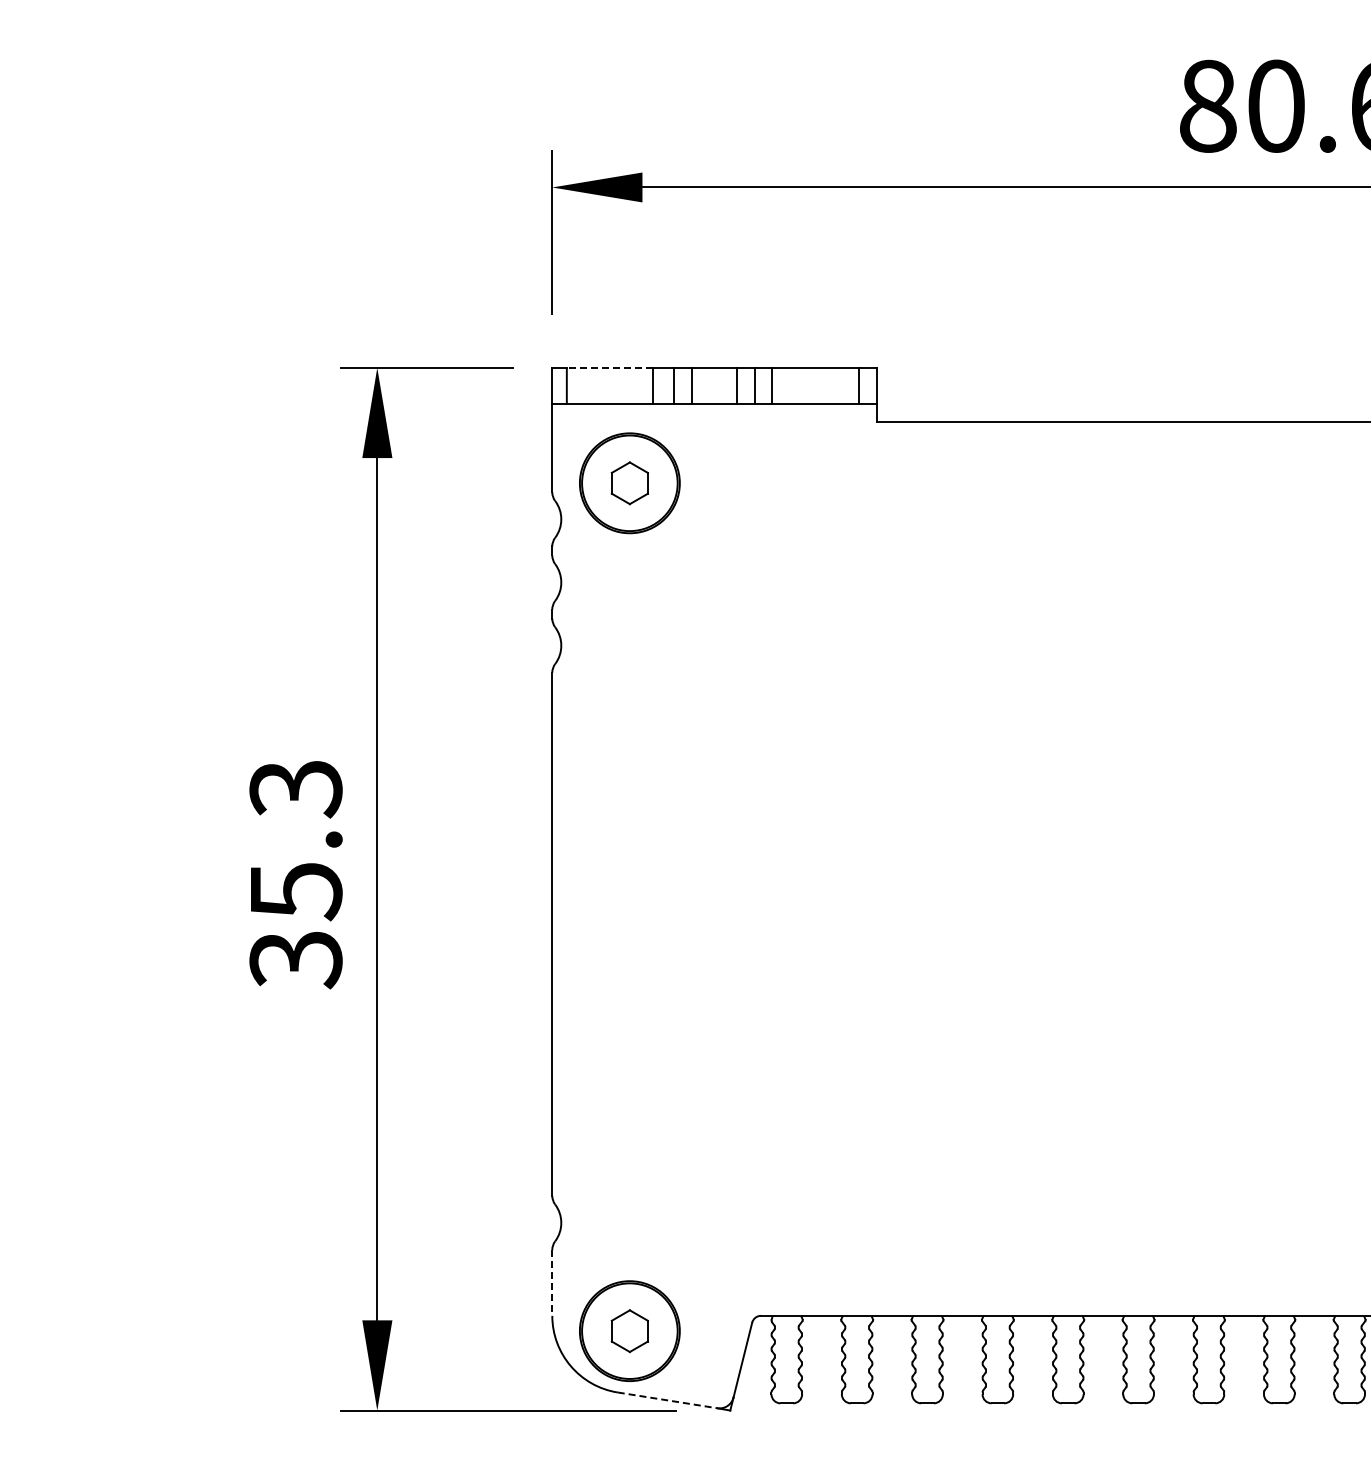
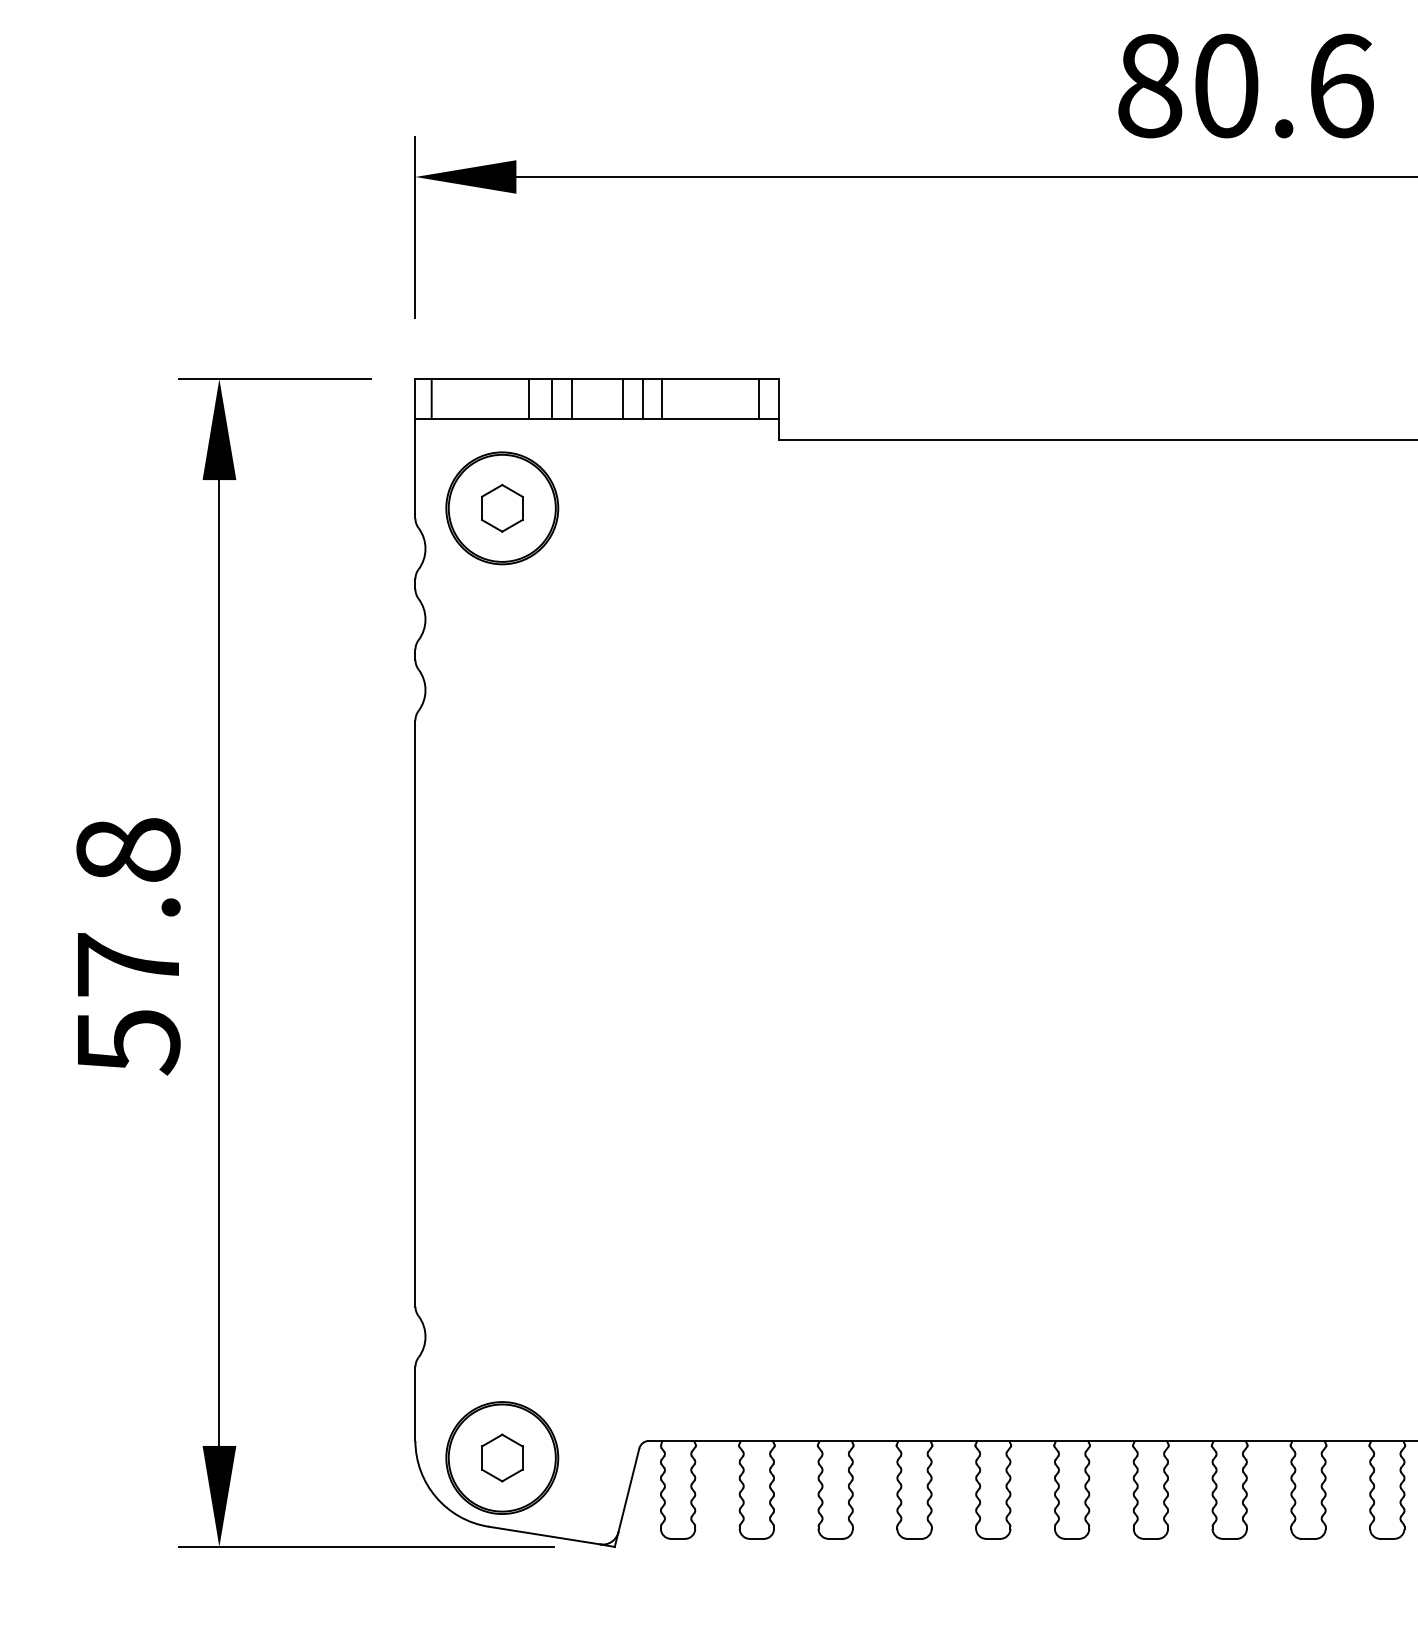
line: (609, 367) -> (479, 378), dashed -> solid
text: (295, 874) -> (127, 946), 35.3 -> 57.8
line: (552, 1282) -> (415, 1403), dashed -> solid
line: (668, 1400) -> (545, 1535), dashed -> solid

